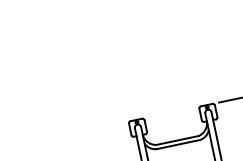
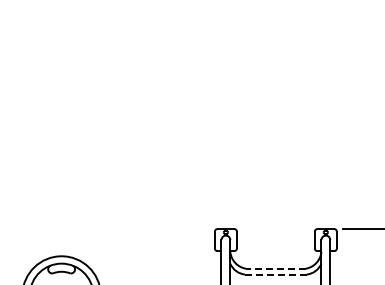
line: (177, 140) -> (275, 268), solid -> dashed
line: (178, 144) -> (275, 274), solid -> dashed

